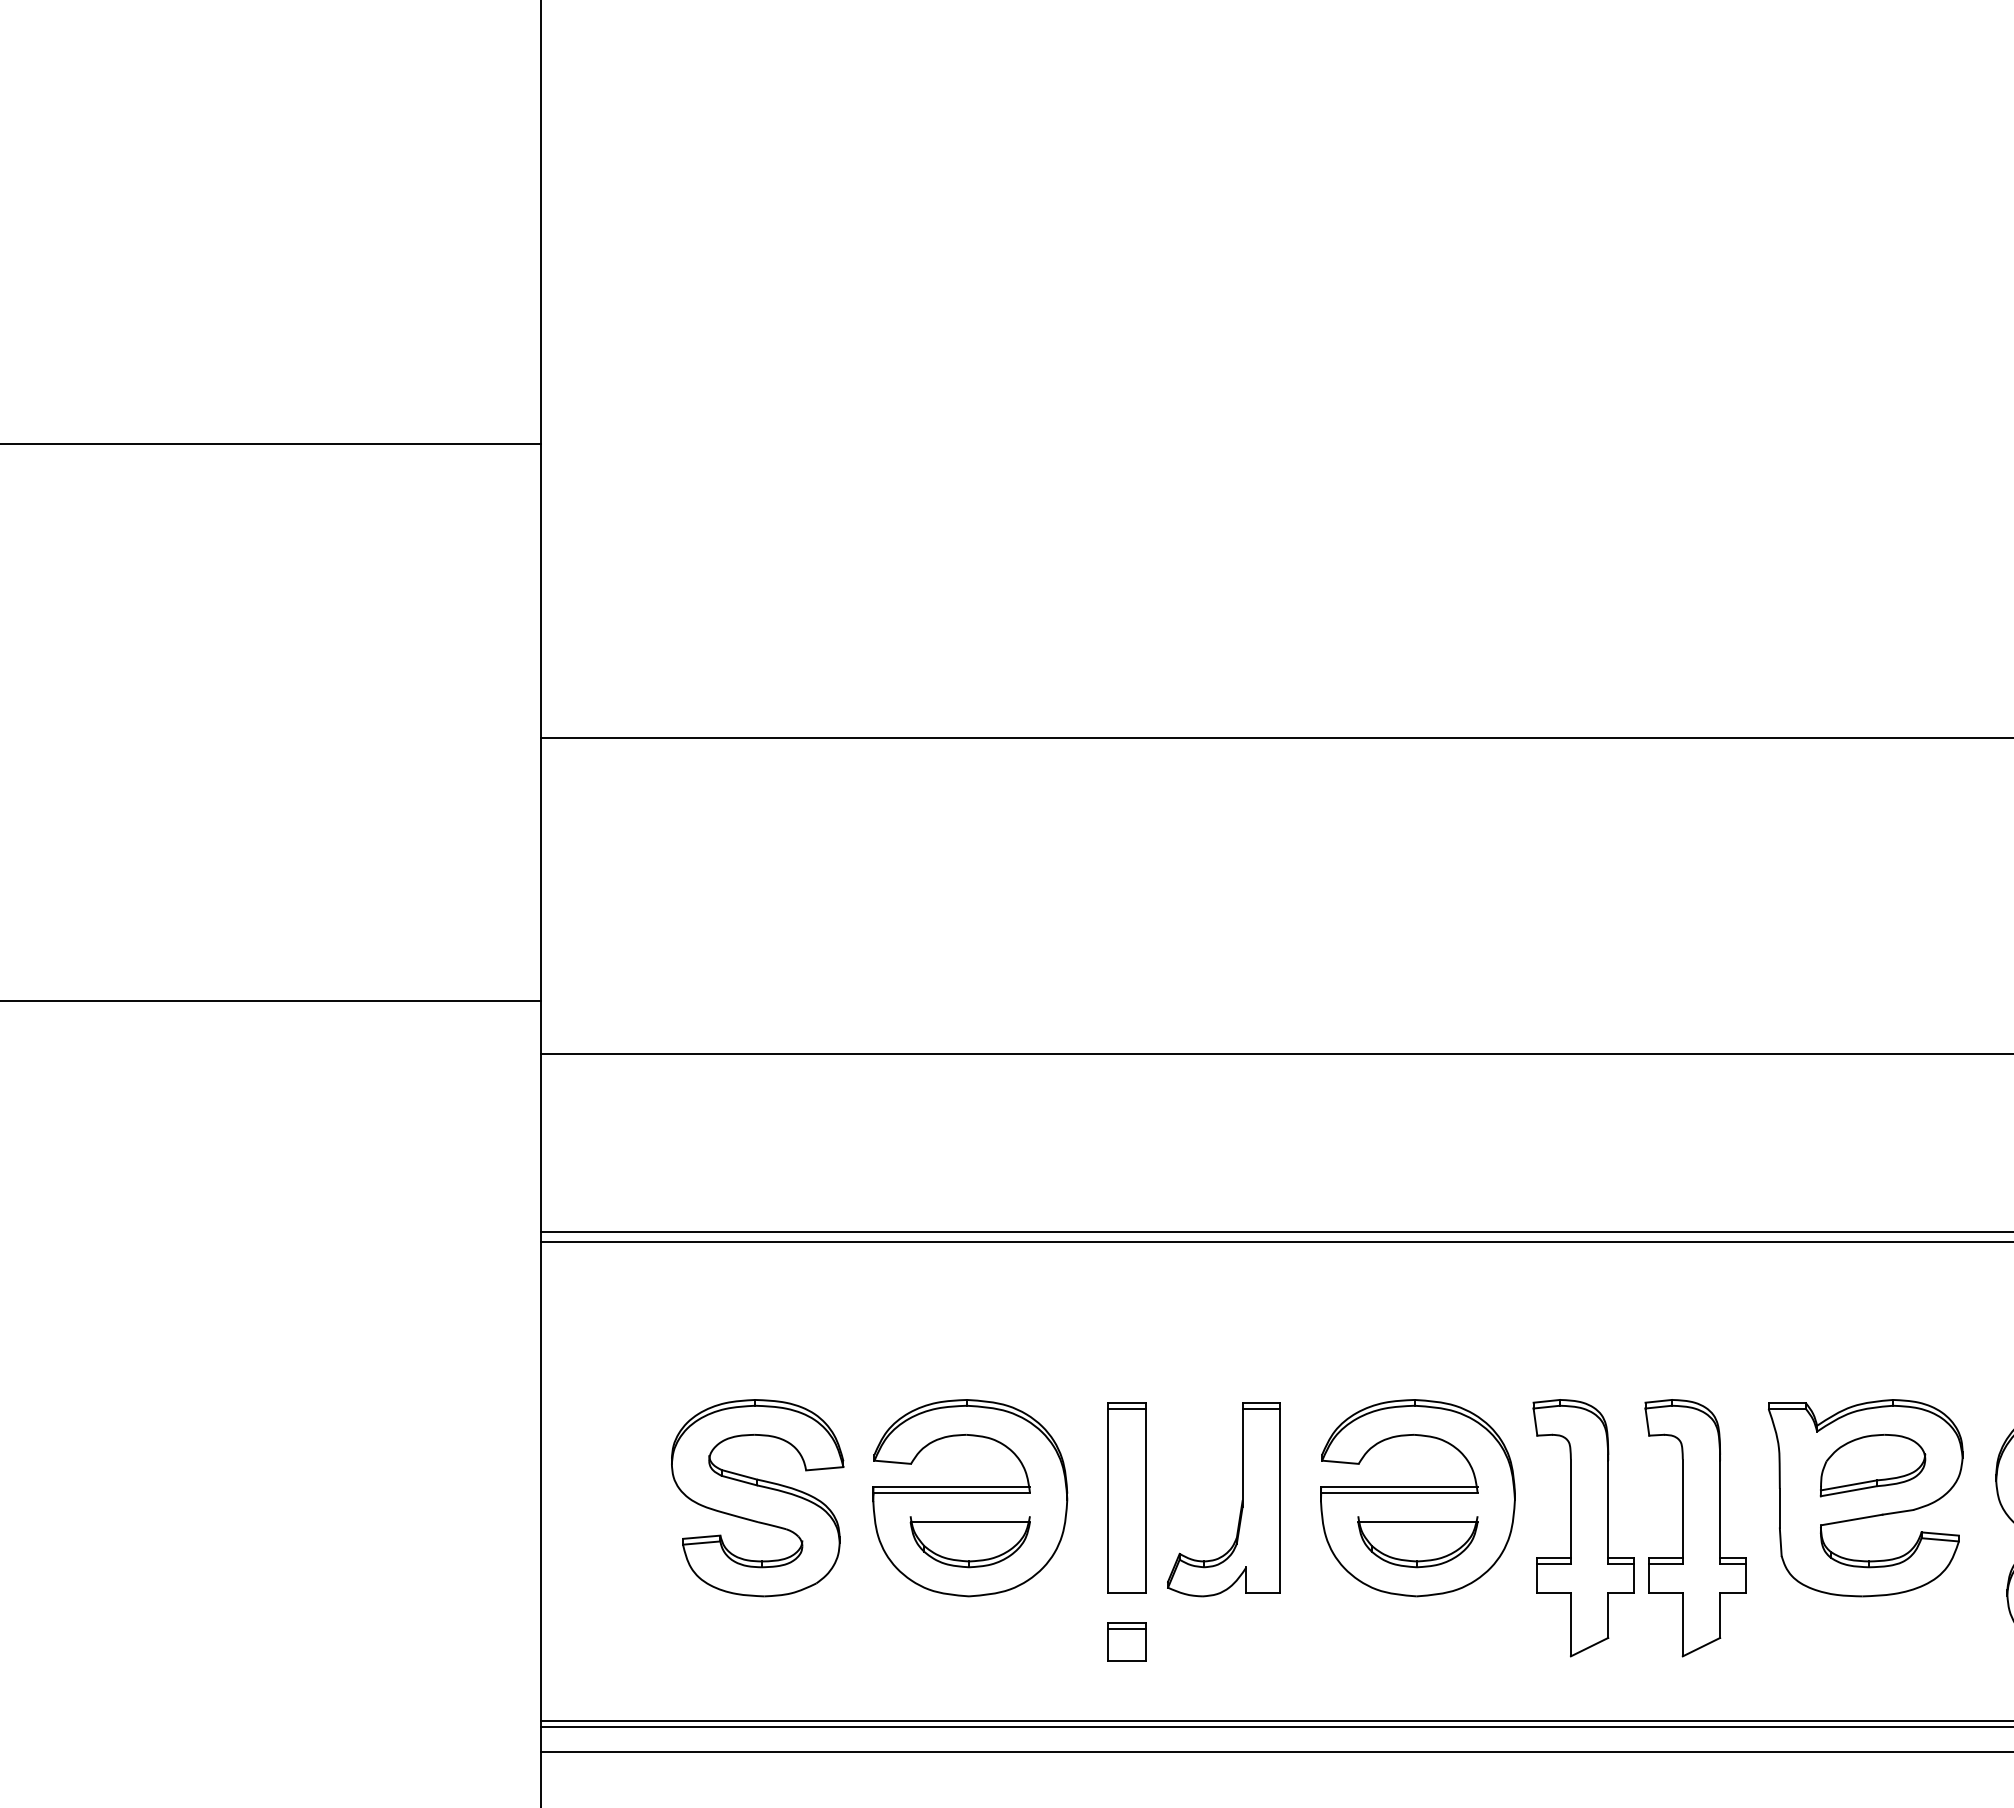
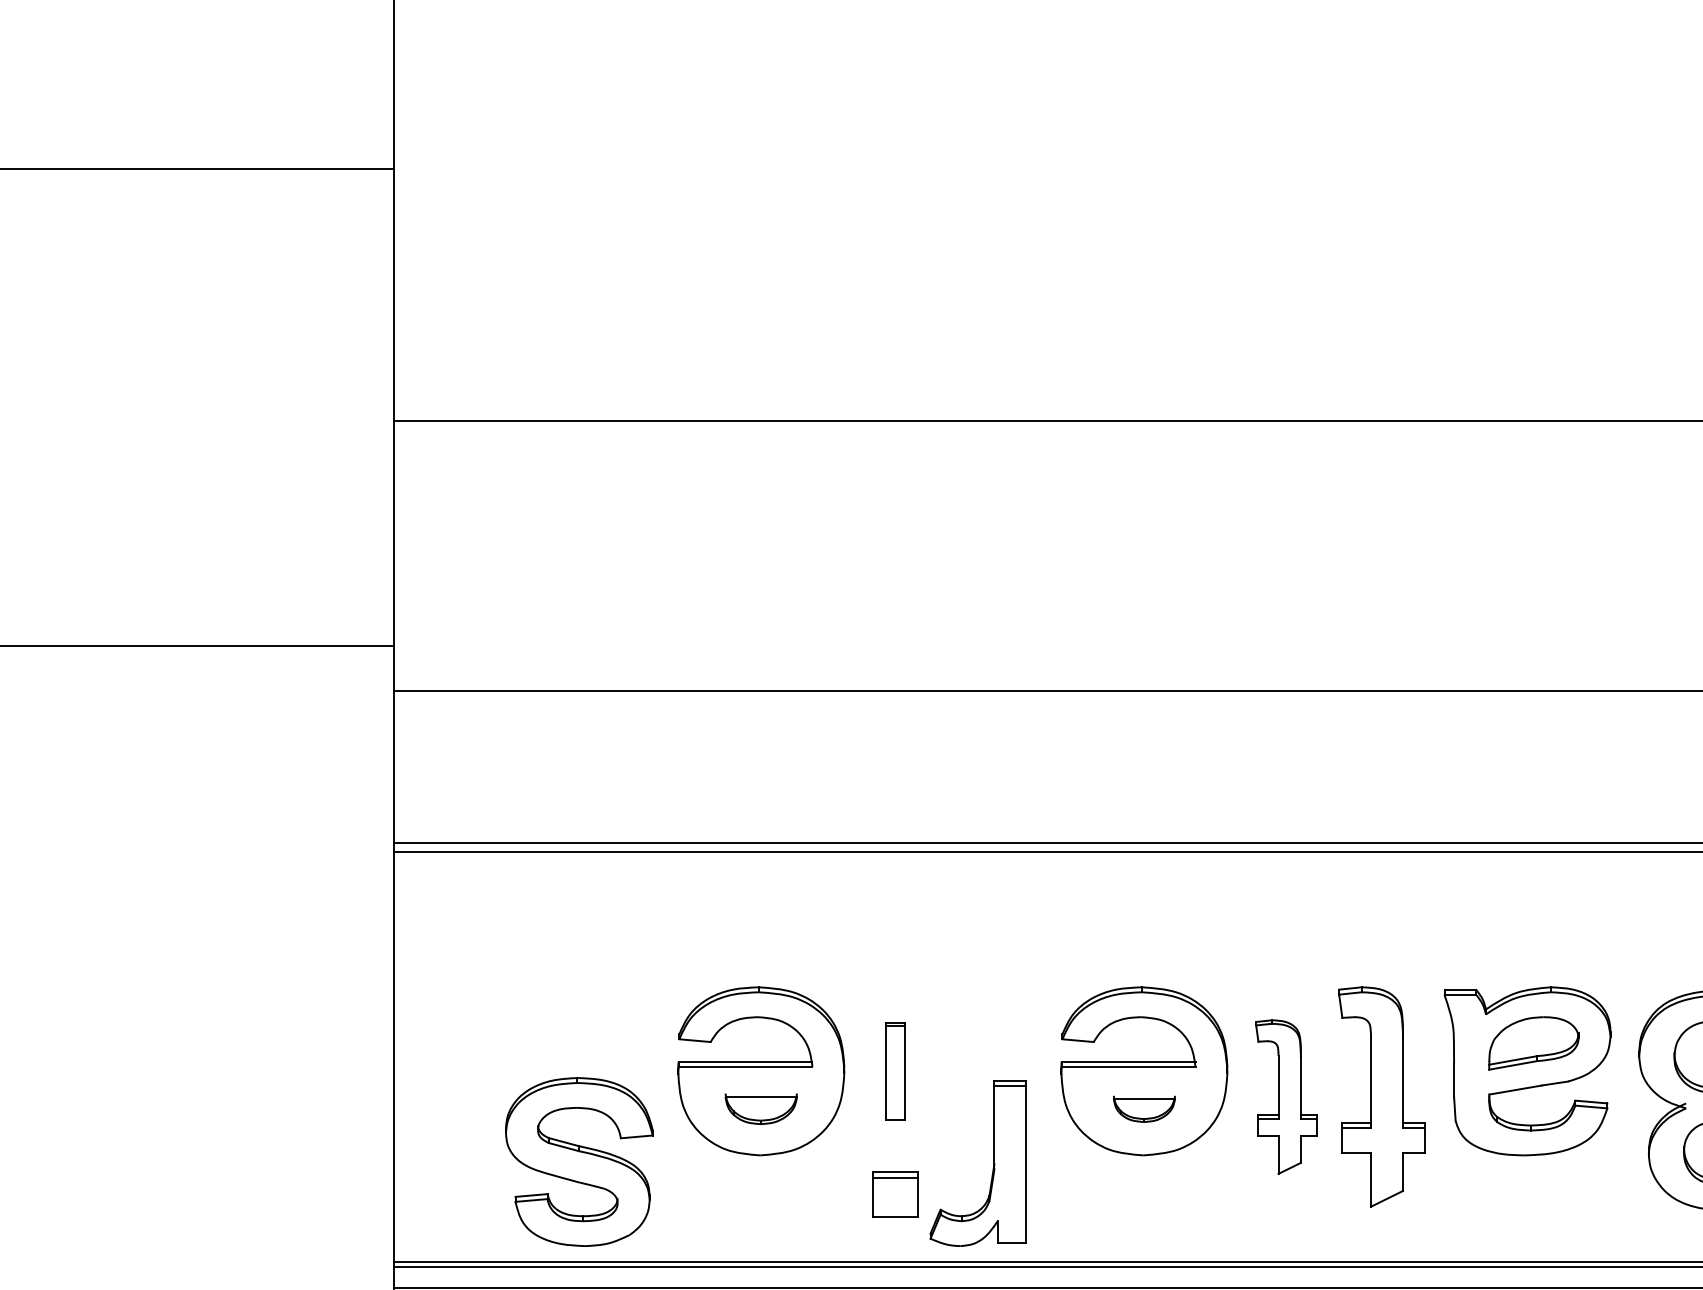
part: (1126, 1497) -> (895, 1070), size x0.6
part: (757, 1498) -> (579, 1162), moved
part: (1241, 1500) -> (993, 1164), moved
part: (1583, 1528) -> (1286, 1097), size x0.7
part: (969, 1542) -> (760, 1109), size x0.7
part: (1417, 1542) -> (1144, 1109), size x0.6
part: (1126, 1641) -> (895, 1194), size x1.4

